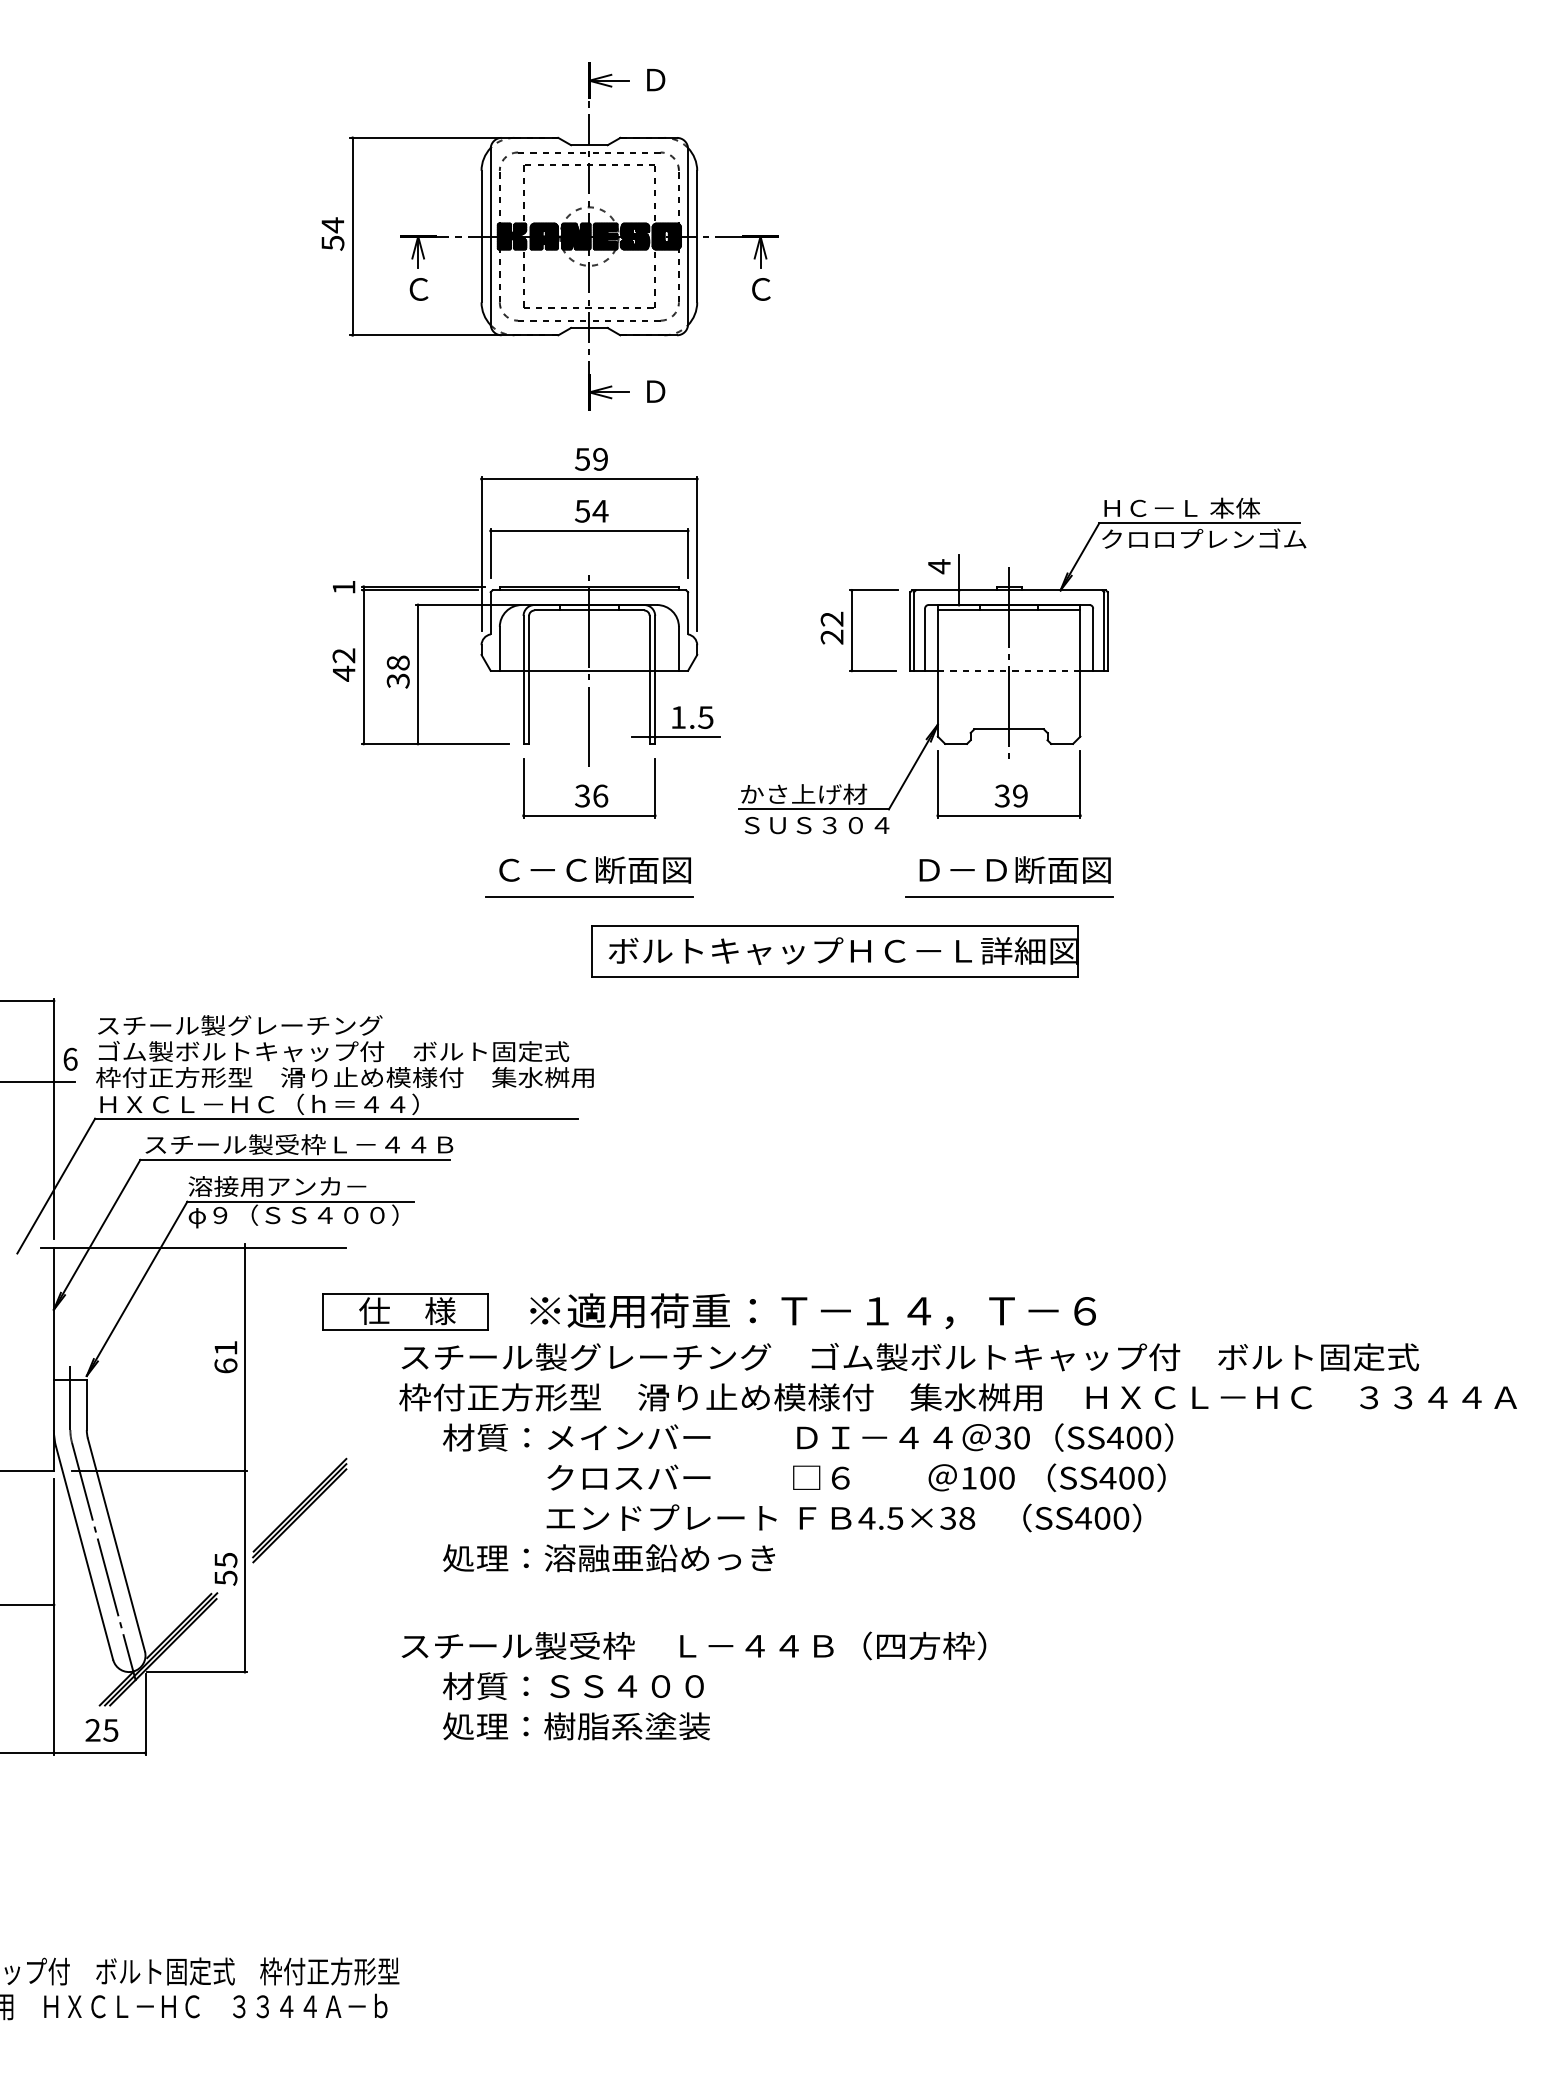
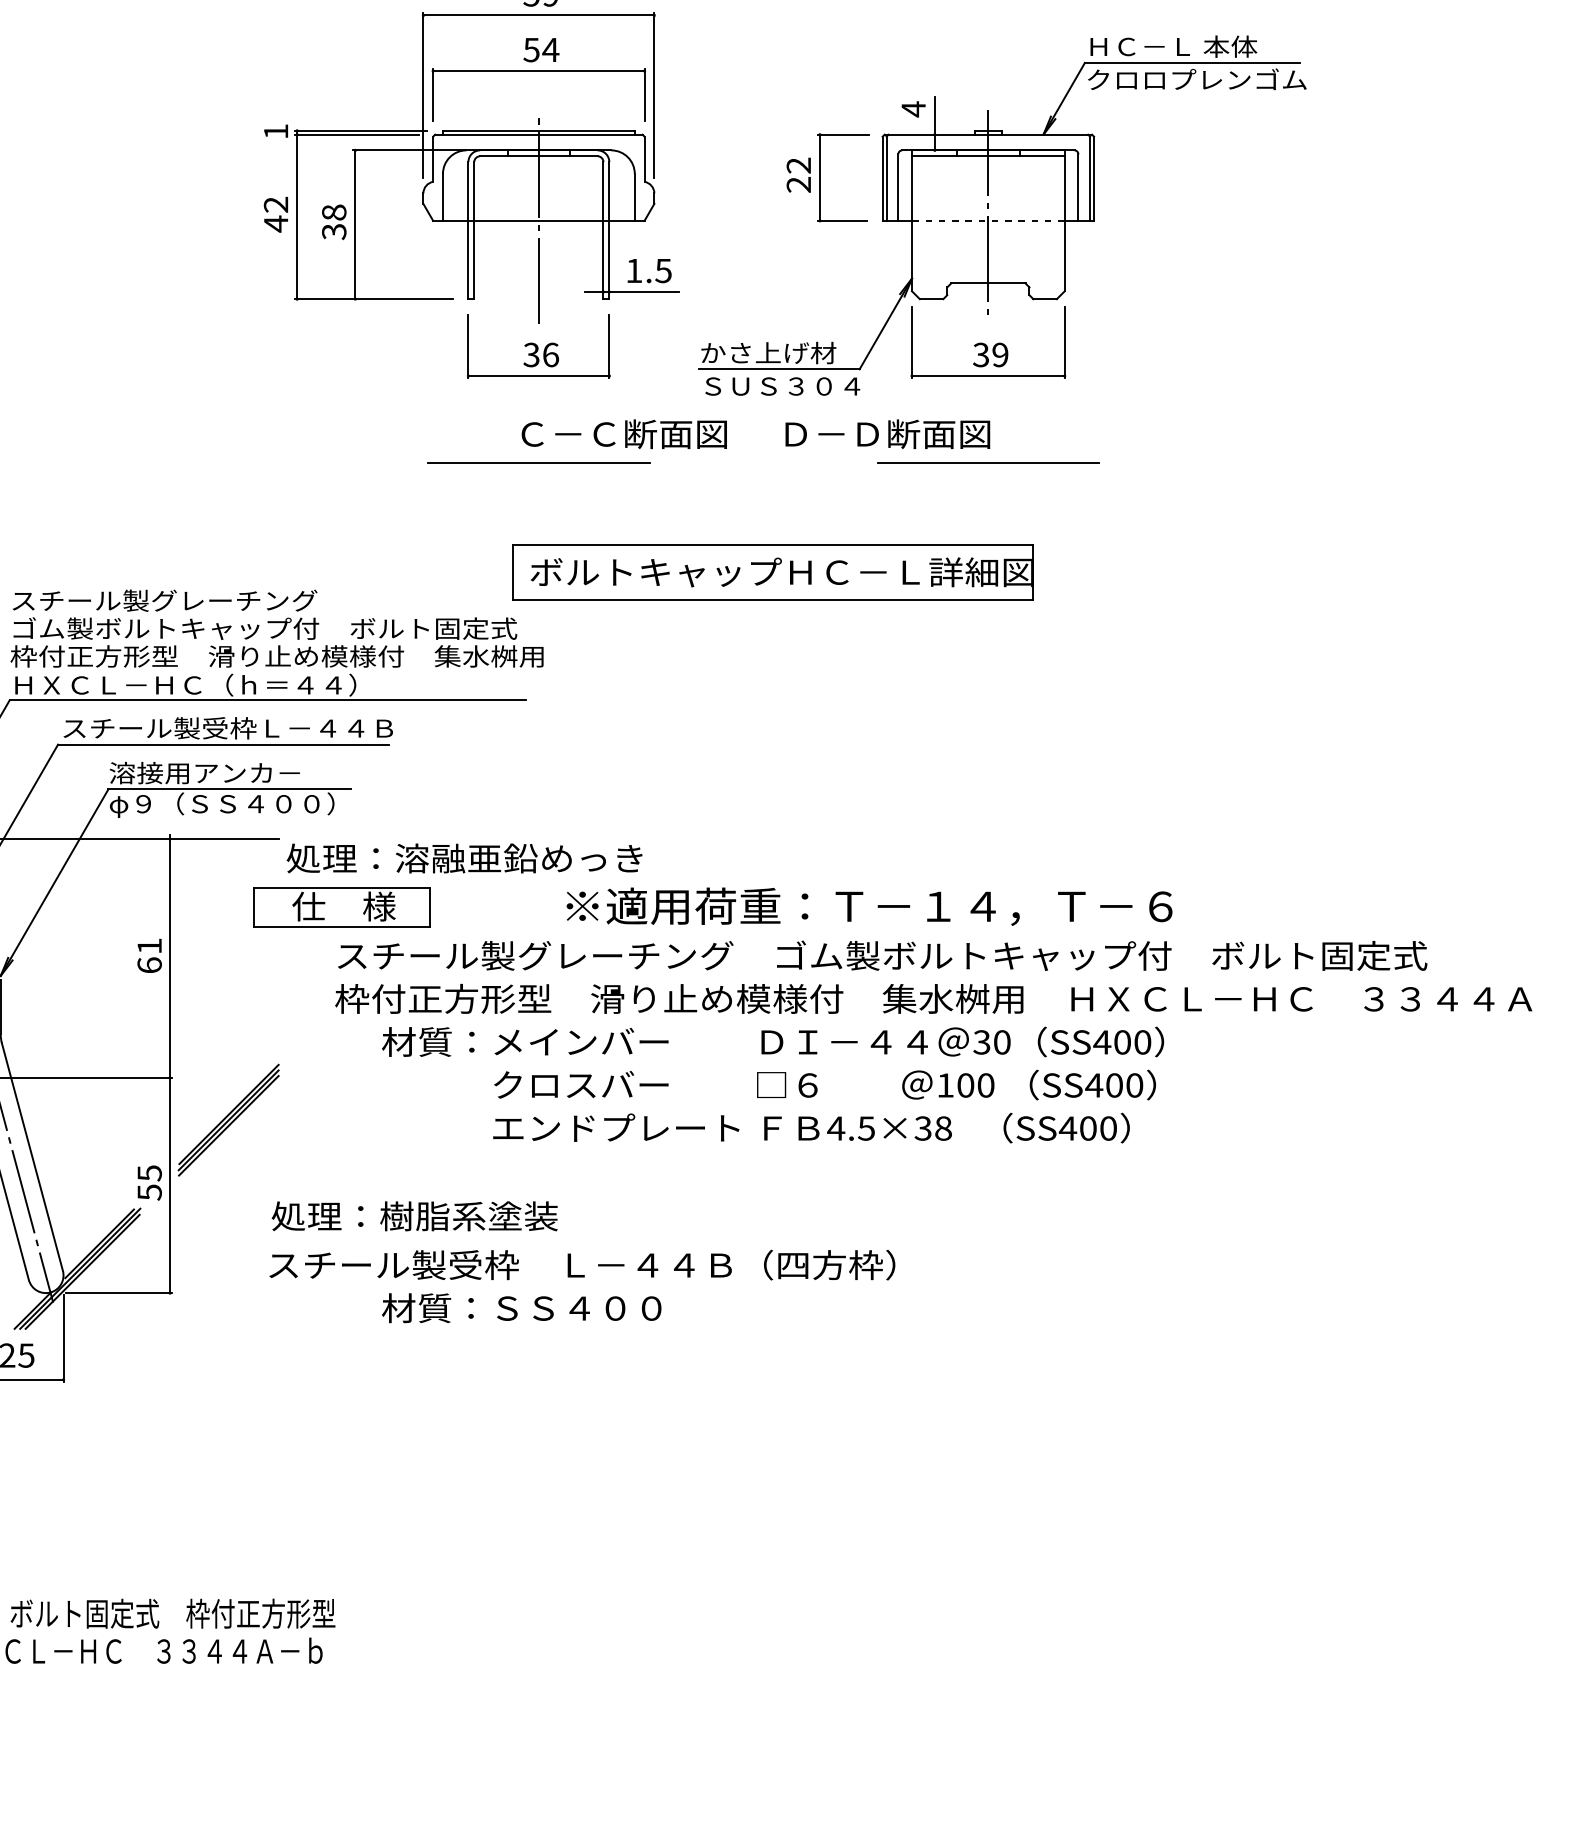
text: (594, 869) -> (623, 433), moved
text: (1014, 869) -> (887, 433), moved
part: (834, 951) -> (772, 572), moved
text: (812, 1311) -> (868, 906), moved
text: (609, 1558) -> (465, 858), moved
text: (693, 1645) -> (581, 1264), moved
text: (576, 1726) -> (414, 1216), moved

